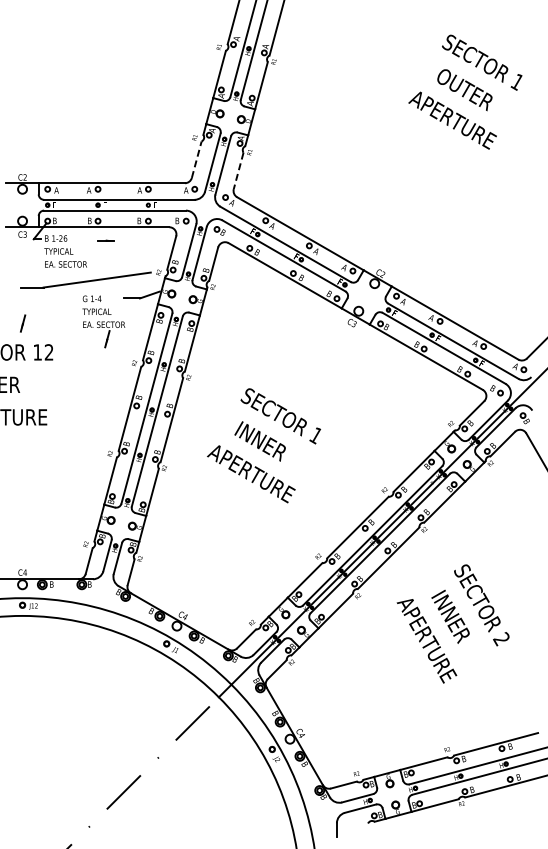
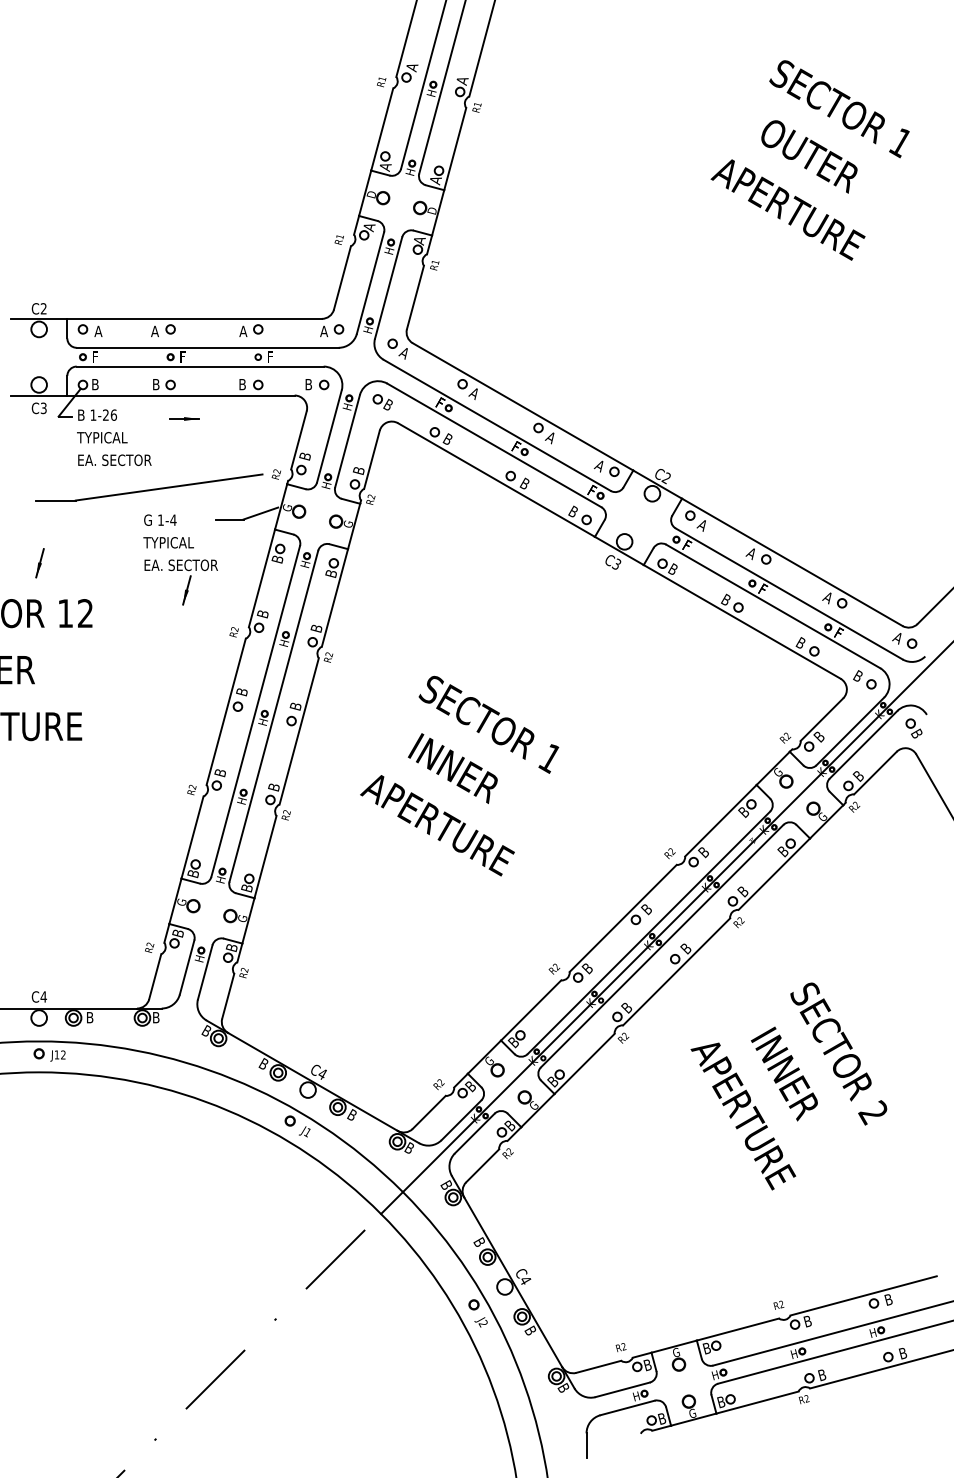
line: (196, 159) -> (342, 277), dashed -> solid
line: (238, 170) -> (415, 296), dashed -> solid

